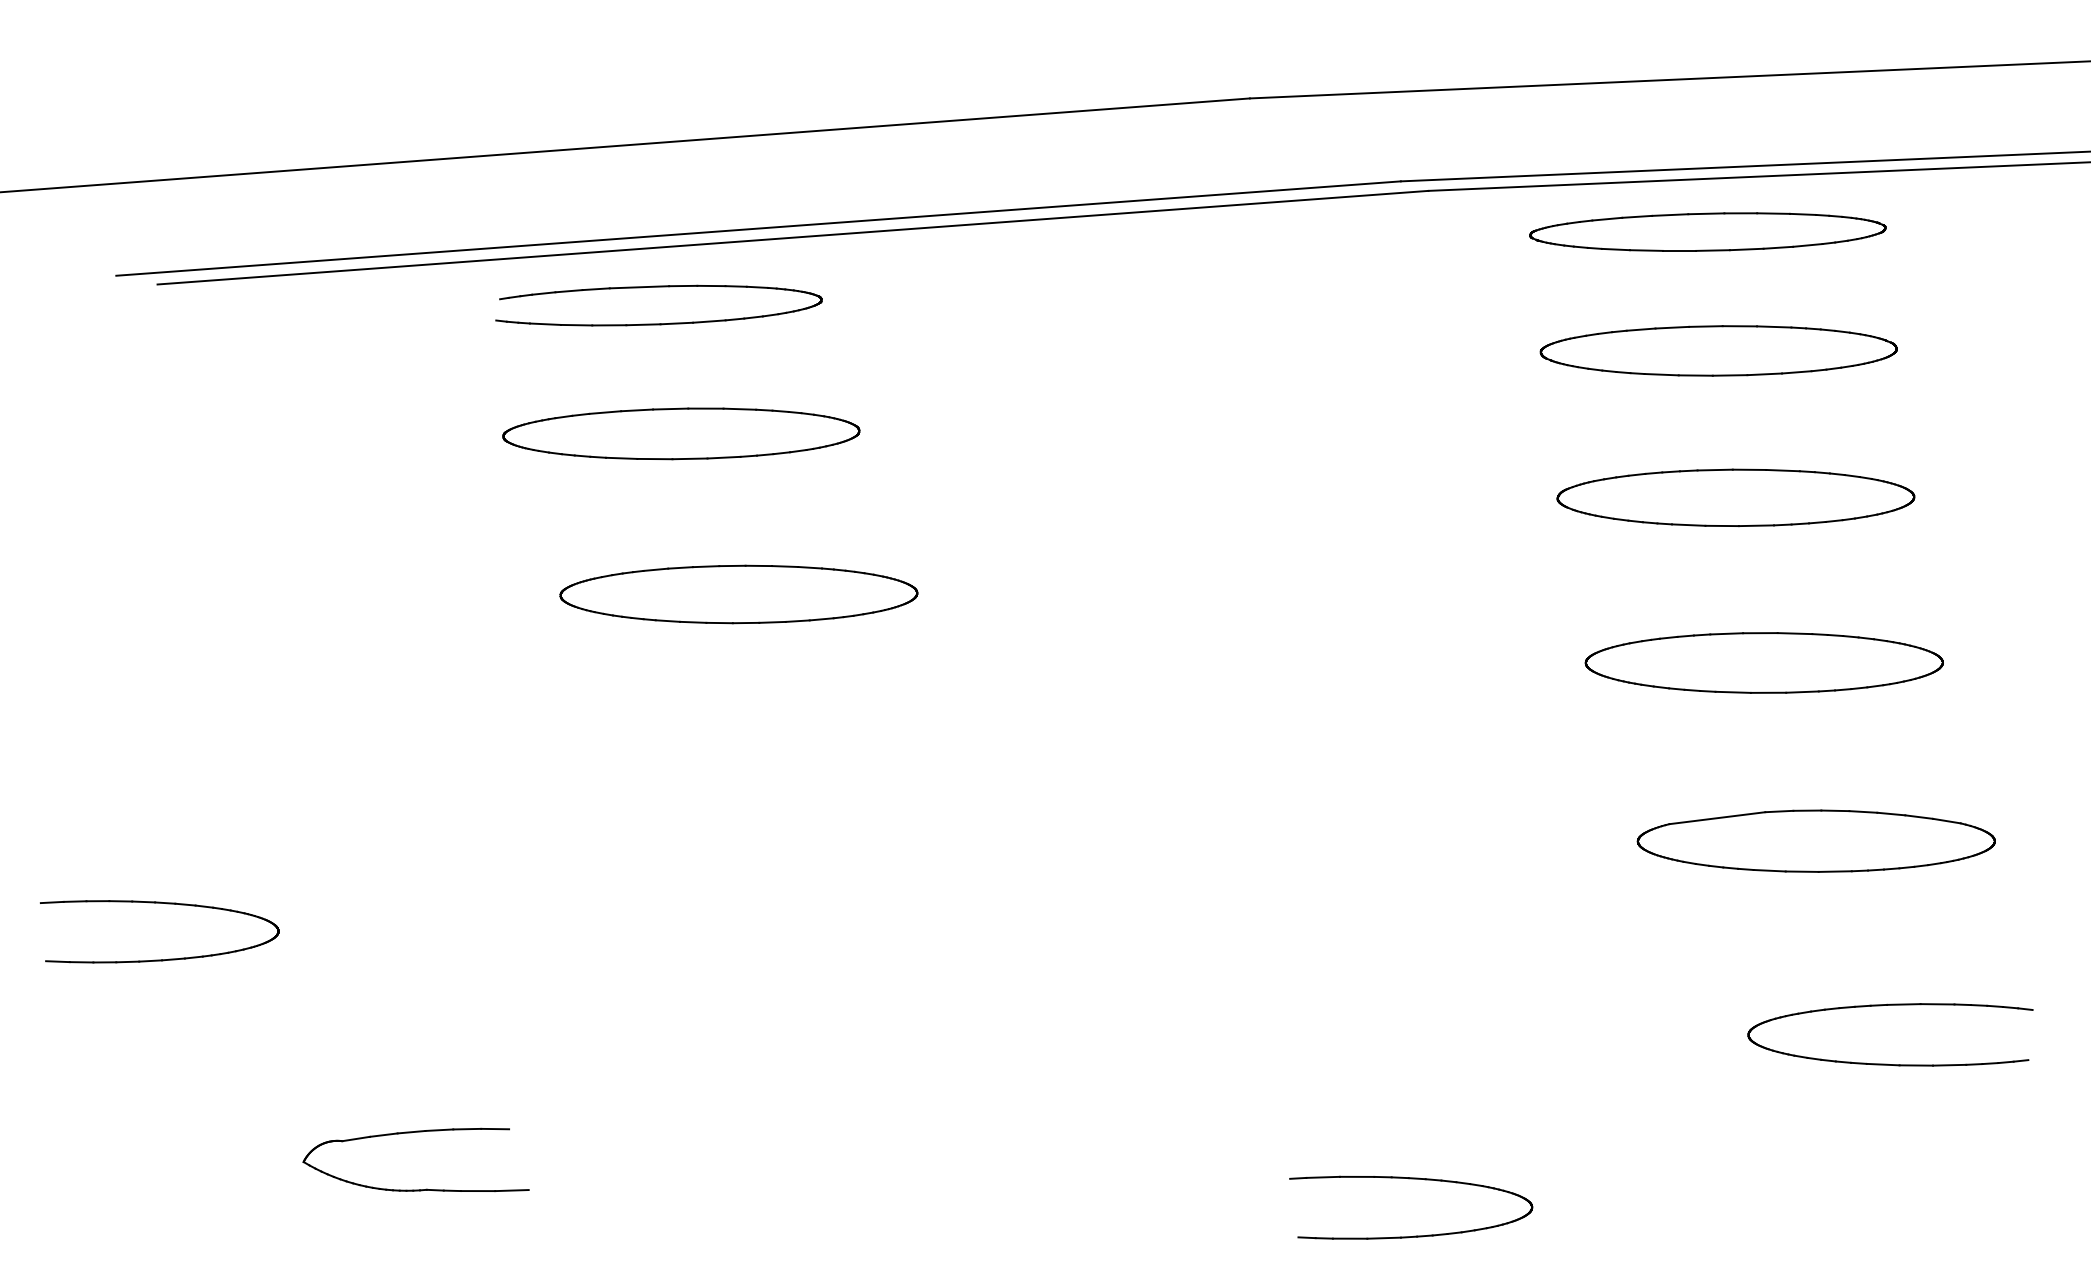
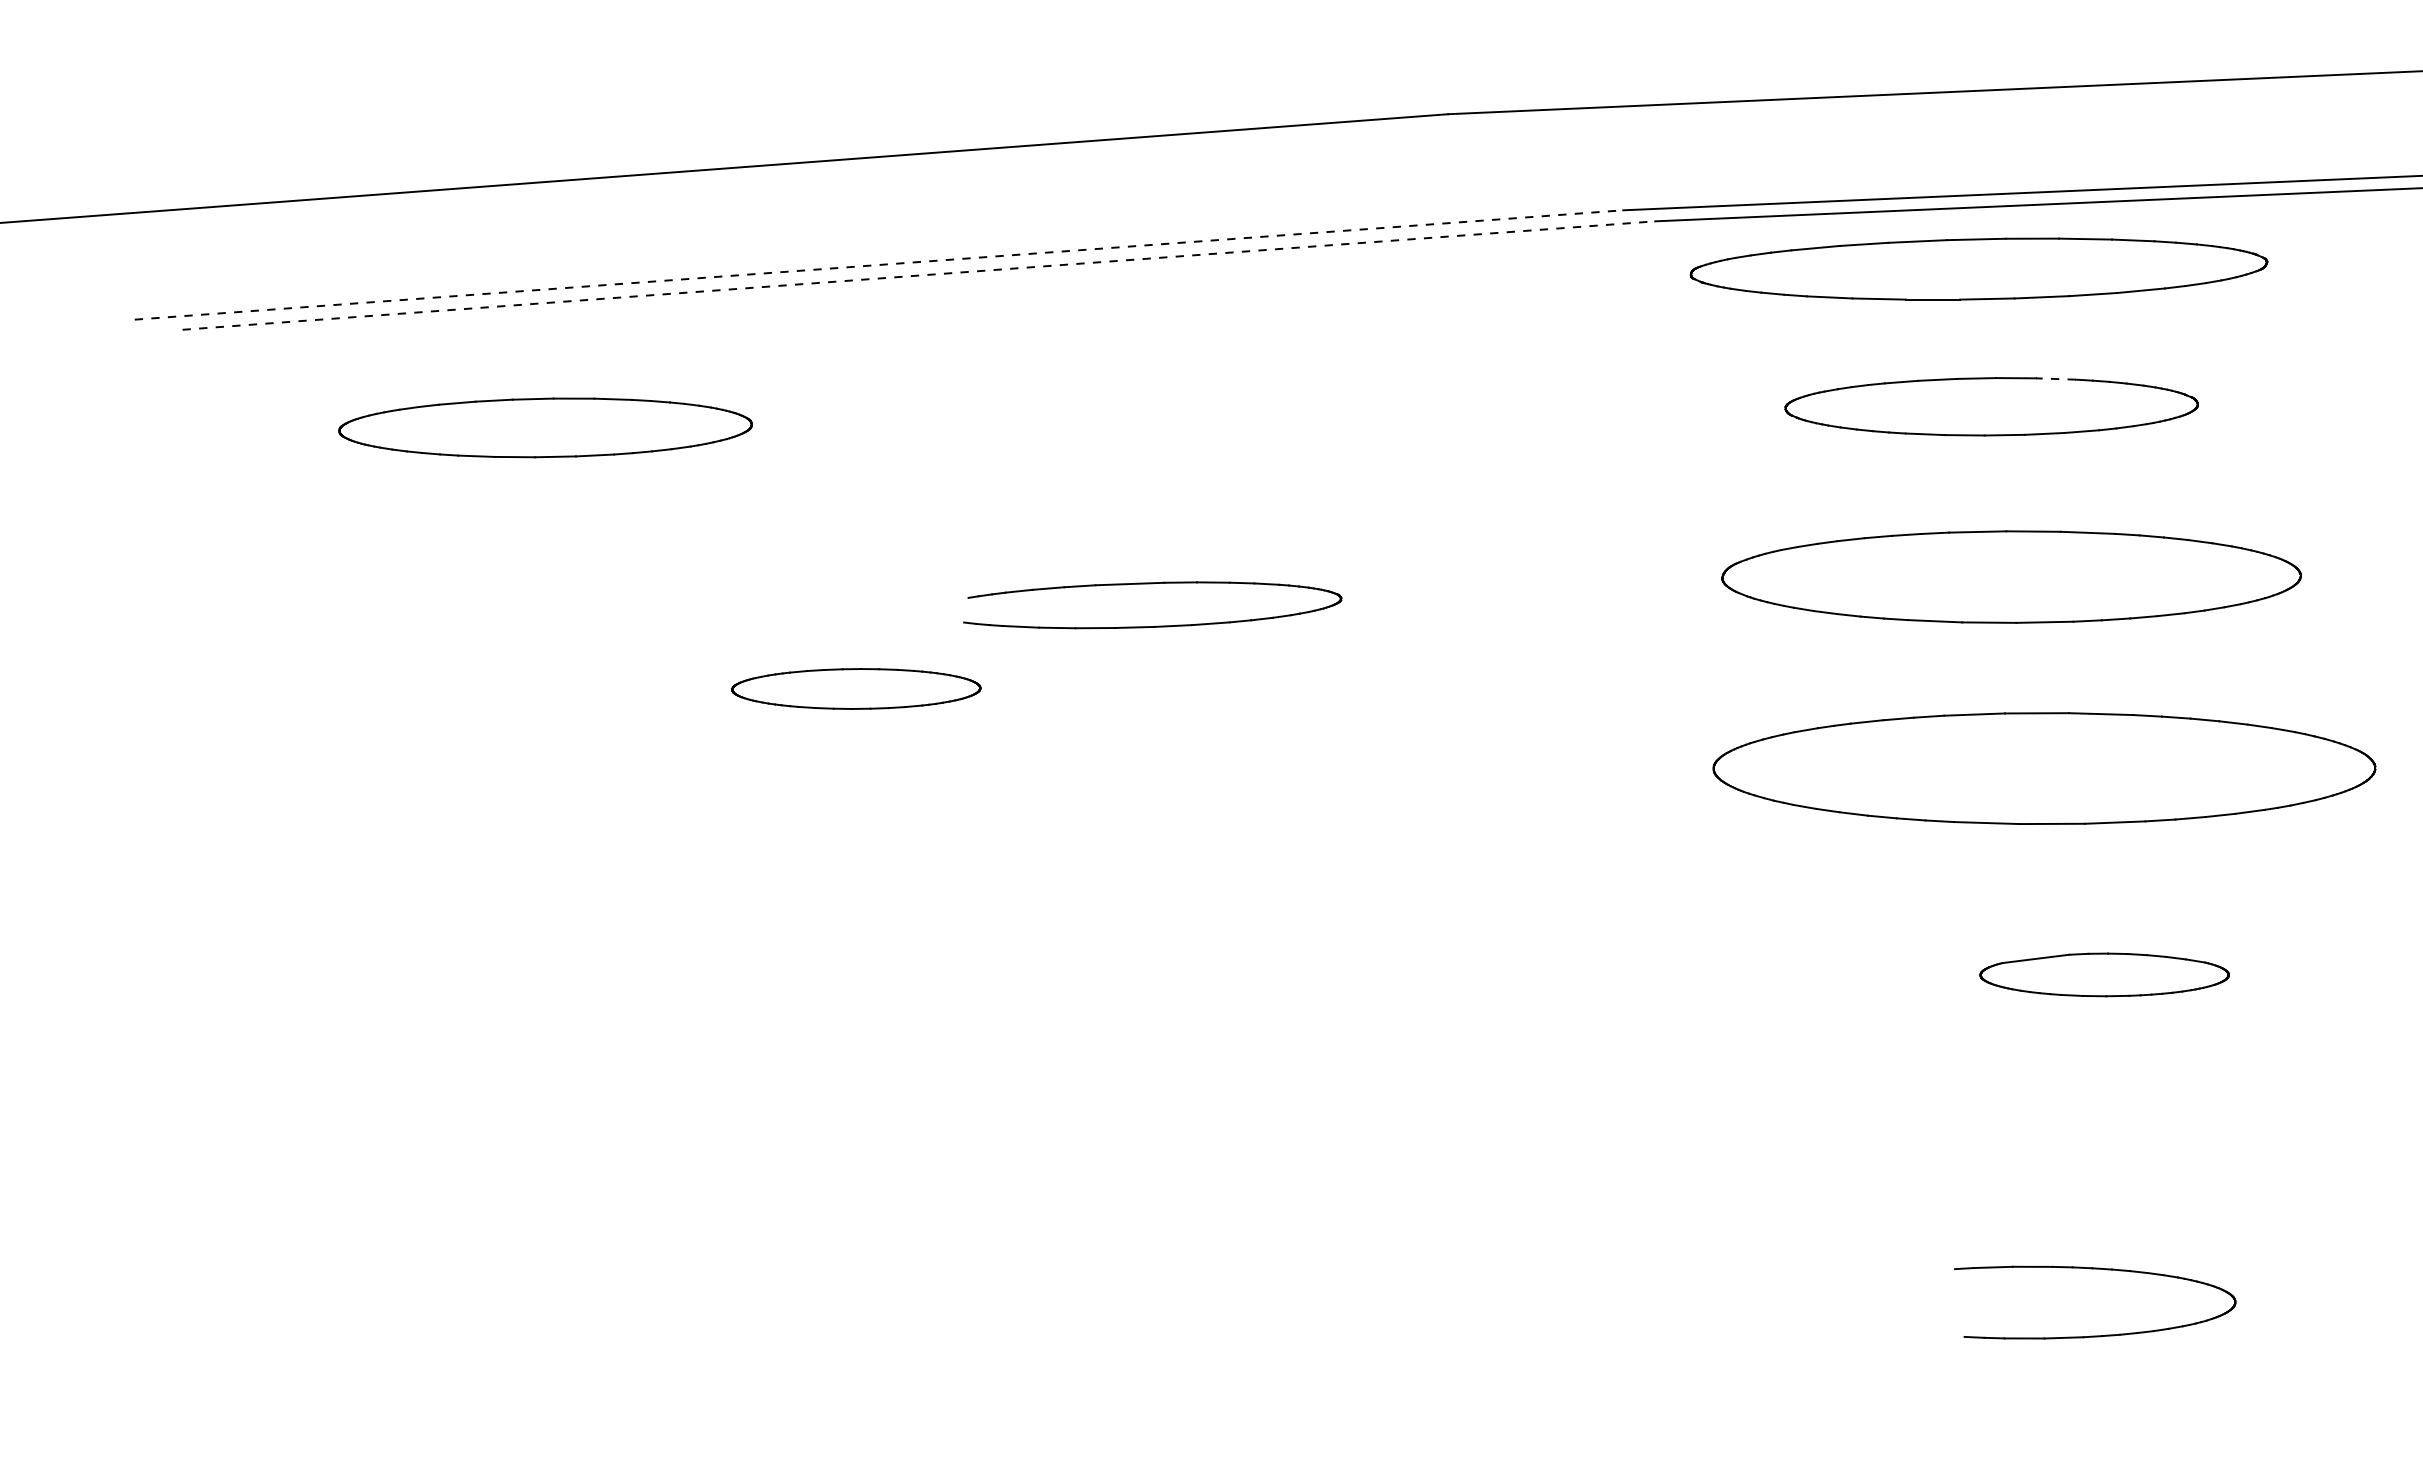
line: (758, 228) -> (879, 264), solid -> dashed
part: (1708, 231) -> (1979, 268), size x1.4
line: (793, 237) -> (919, 275), solid -> dashed
part: (662, 323) -> (1156, 625), moved
line: (1773, 327) -> (2055, 379), solid -> dashed
part: (681, 433) -> (545, 427), moved
part: (1735, 497) -> (2011, 576), size x1.4
part: (739, 594) -> (856, 688), size x0.6
part: (1764, 662) -> (2044, 767), size x1.6
part: (1816, 840) -> (2104, 974), size x0.6
part: (160, 903) -> (185, 1047), removed
part: (1890, 1005) -> (2190, 1165), removed
part: (410, 1133) -> (475, 1313), removed
part: (1411, 1179) -> (2095, 1269), moved

